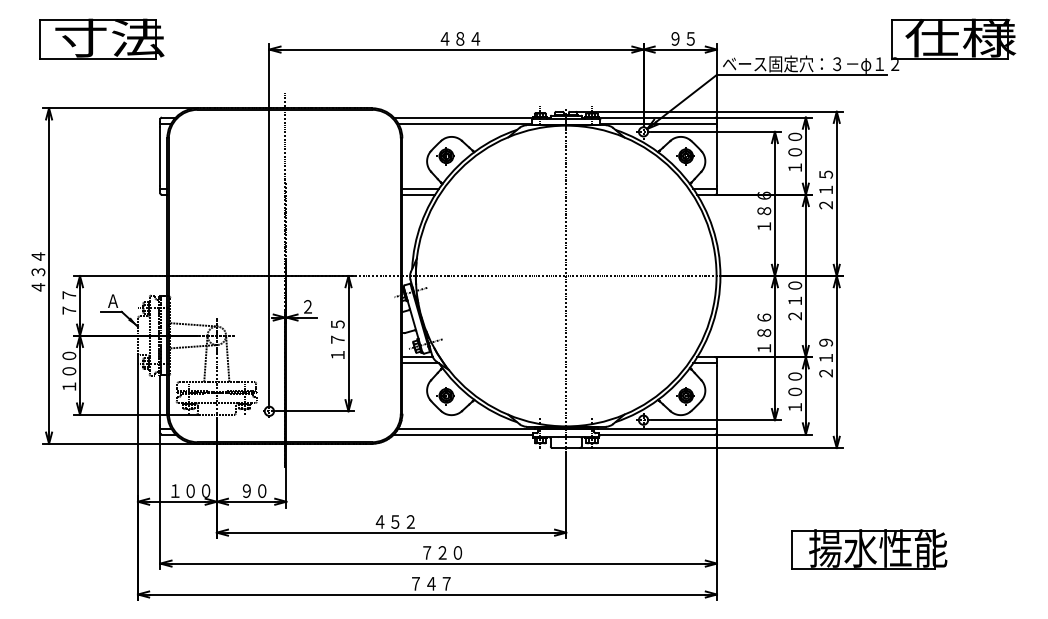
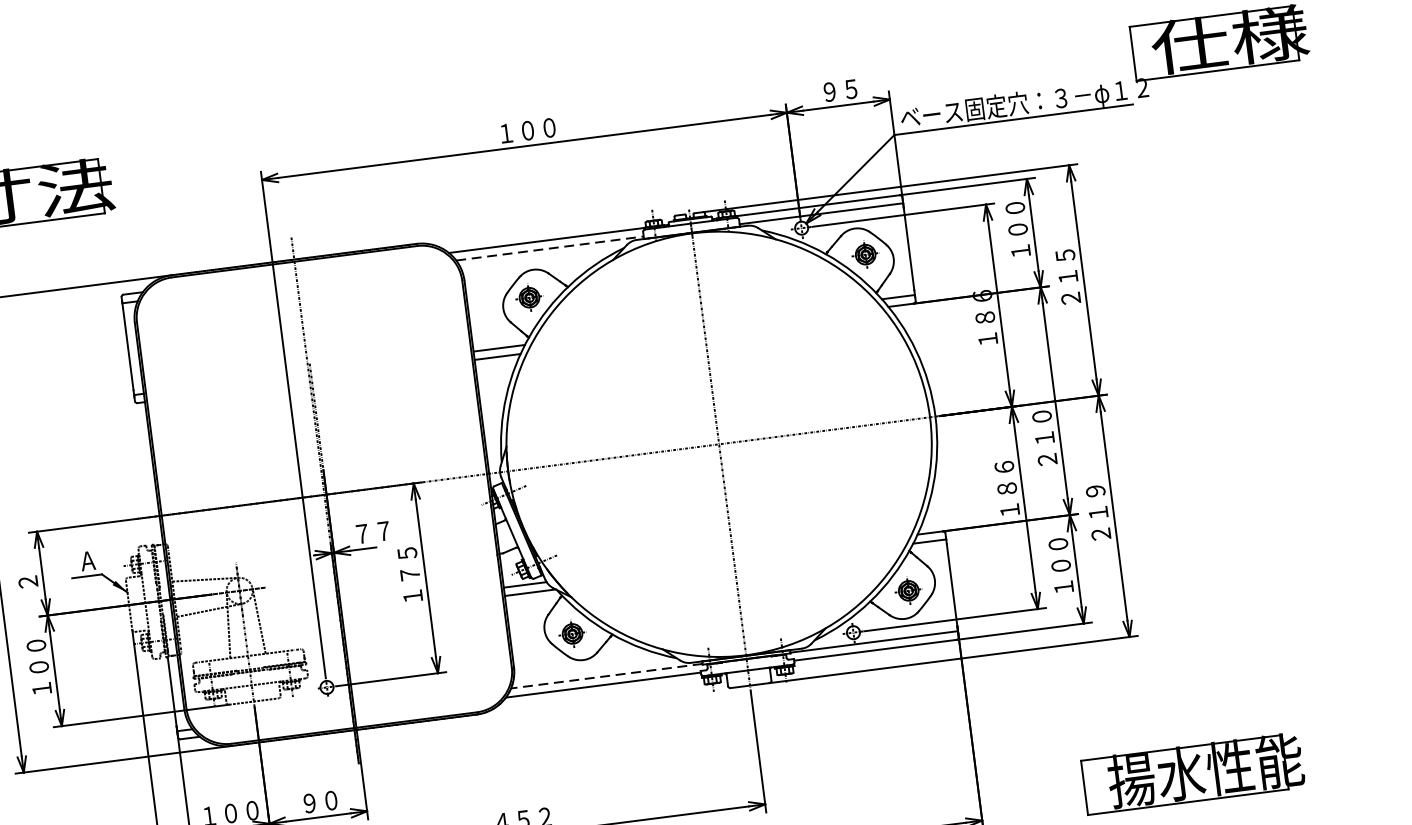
text: (460, 38) -> (528, 130), ４８４ -> １００
line: (465, 123) -> (550, 248), solid -> dashed
text: (69, 302) -> (27, 570), ７７ -> ２
text: (315, 306) -> (372, 532), ２ -> ７７
line: (466, 428) -> (606, 676), solid -> dashed

